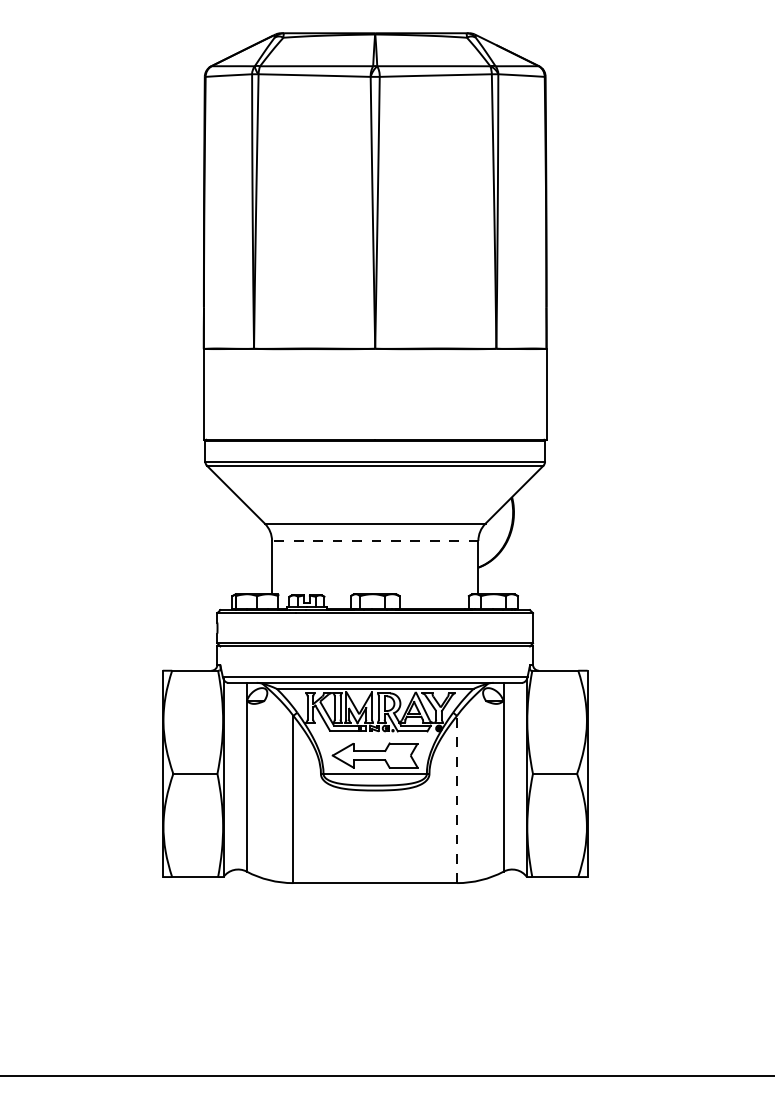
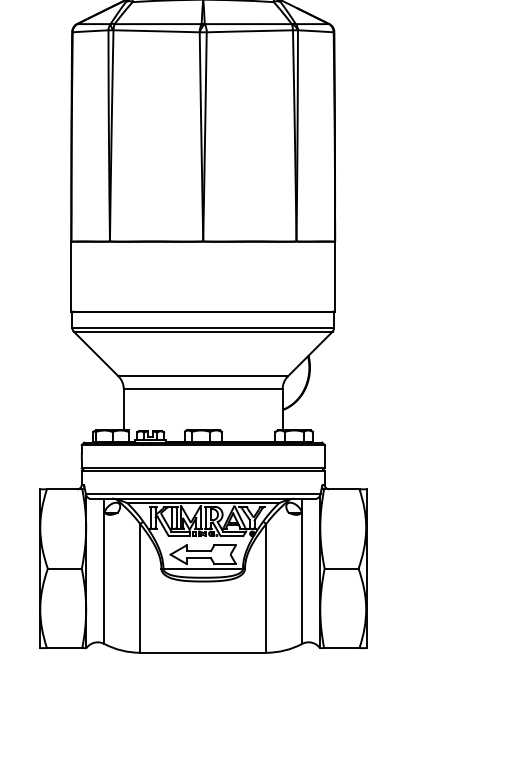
line: (374, 540) -> (202, 389), dashed -> solid
line: (457, 799) -> (266, 588), dashed -> solid

